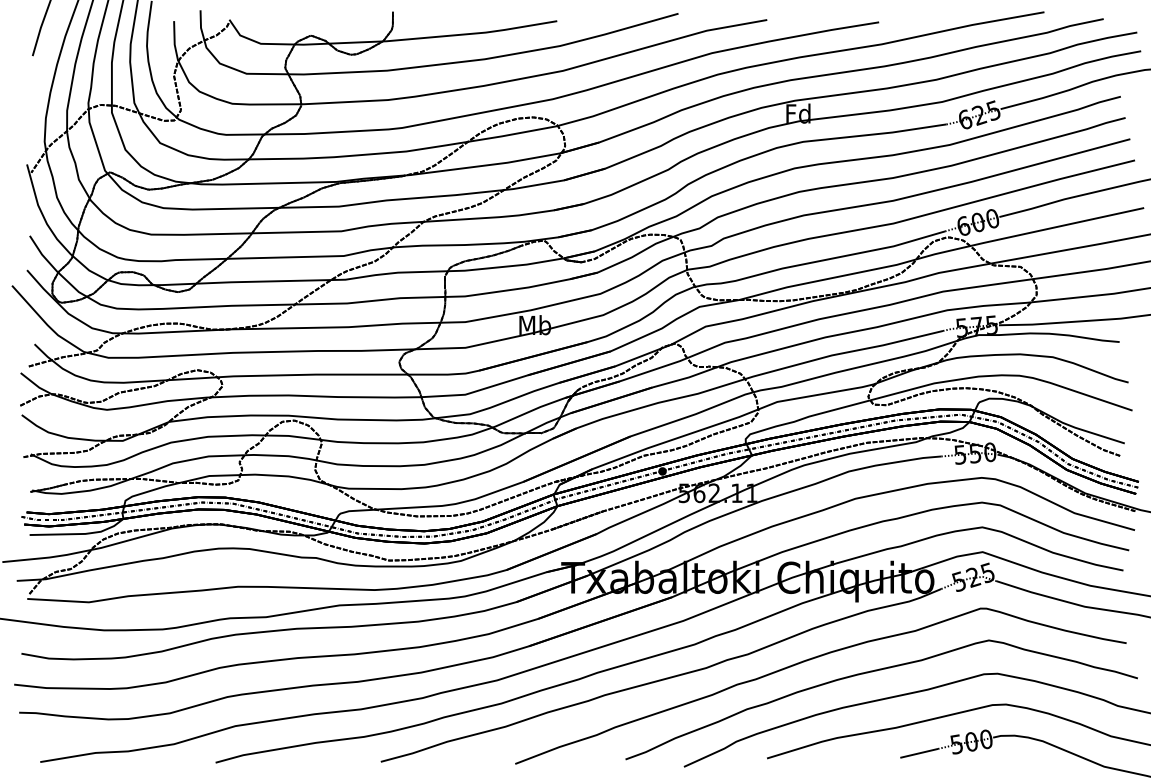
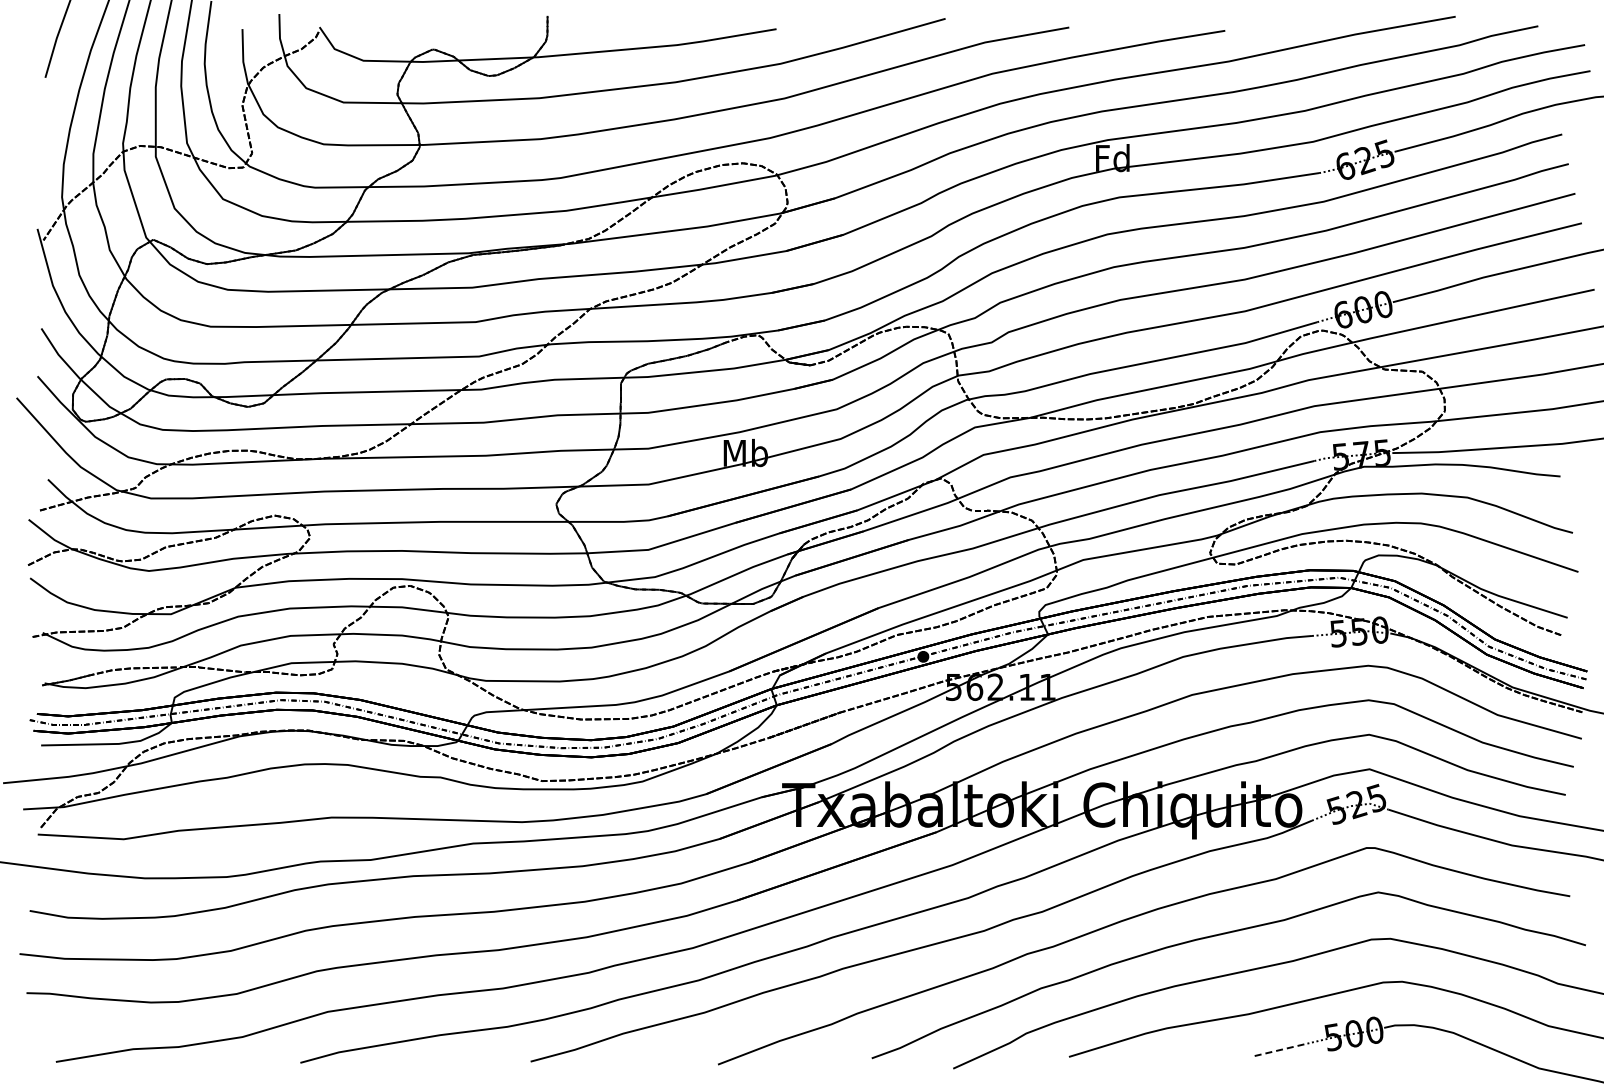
line: (919, 753) -> (1281, 1049), solid -> dashed

